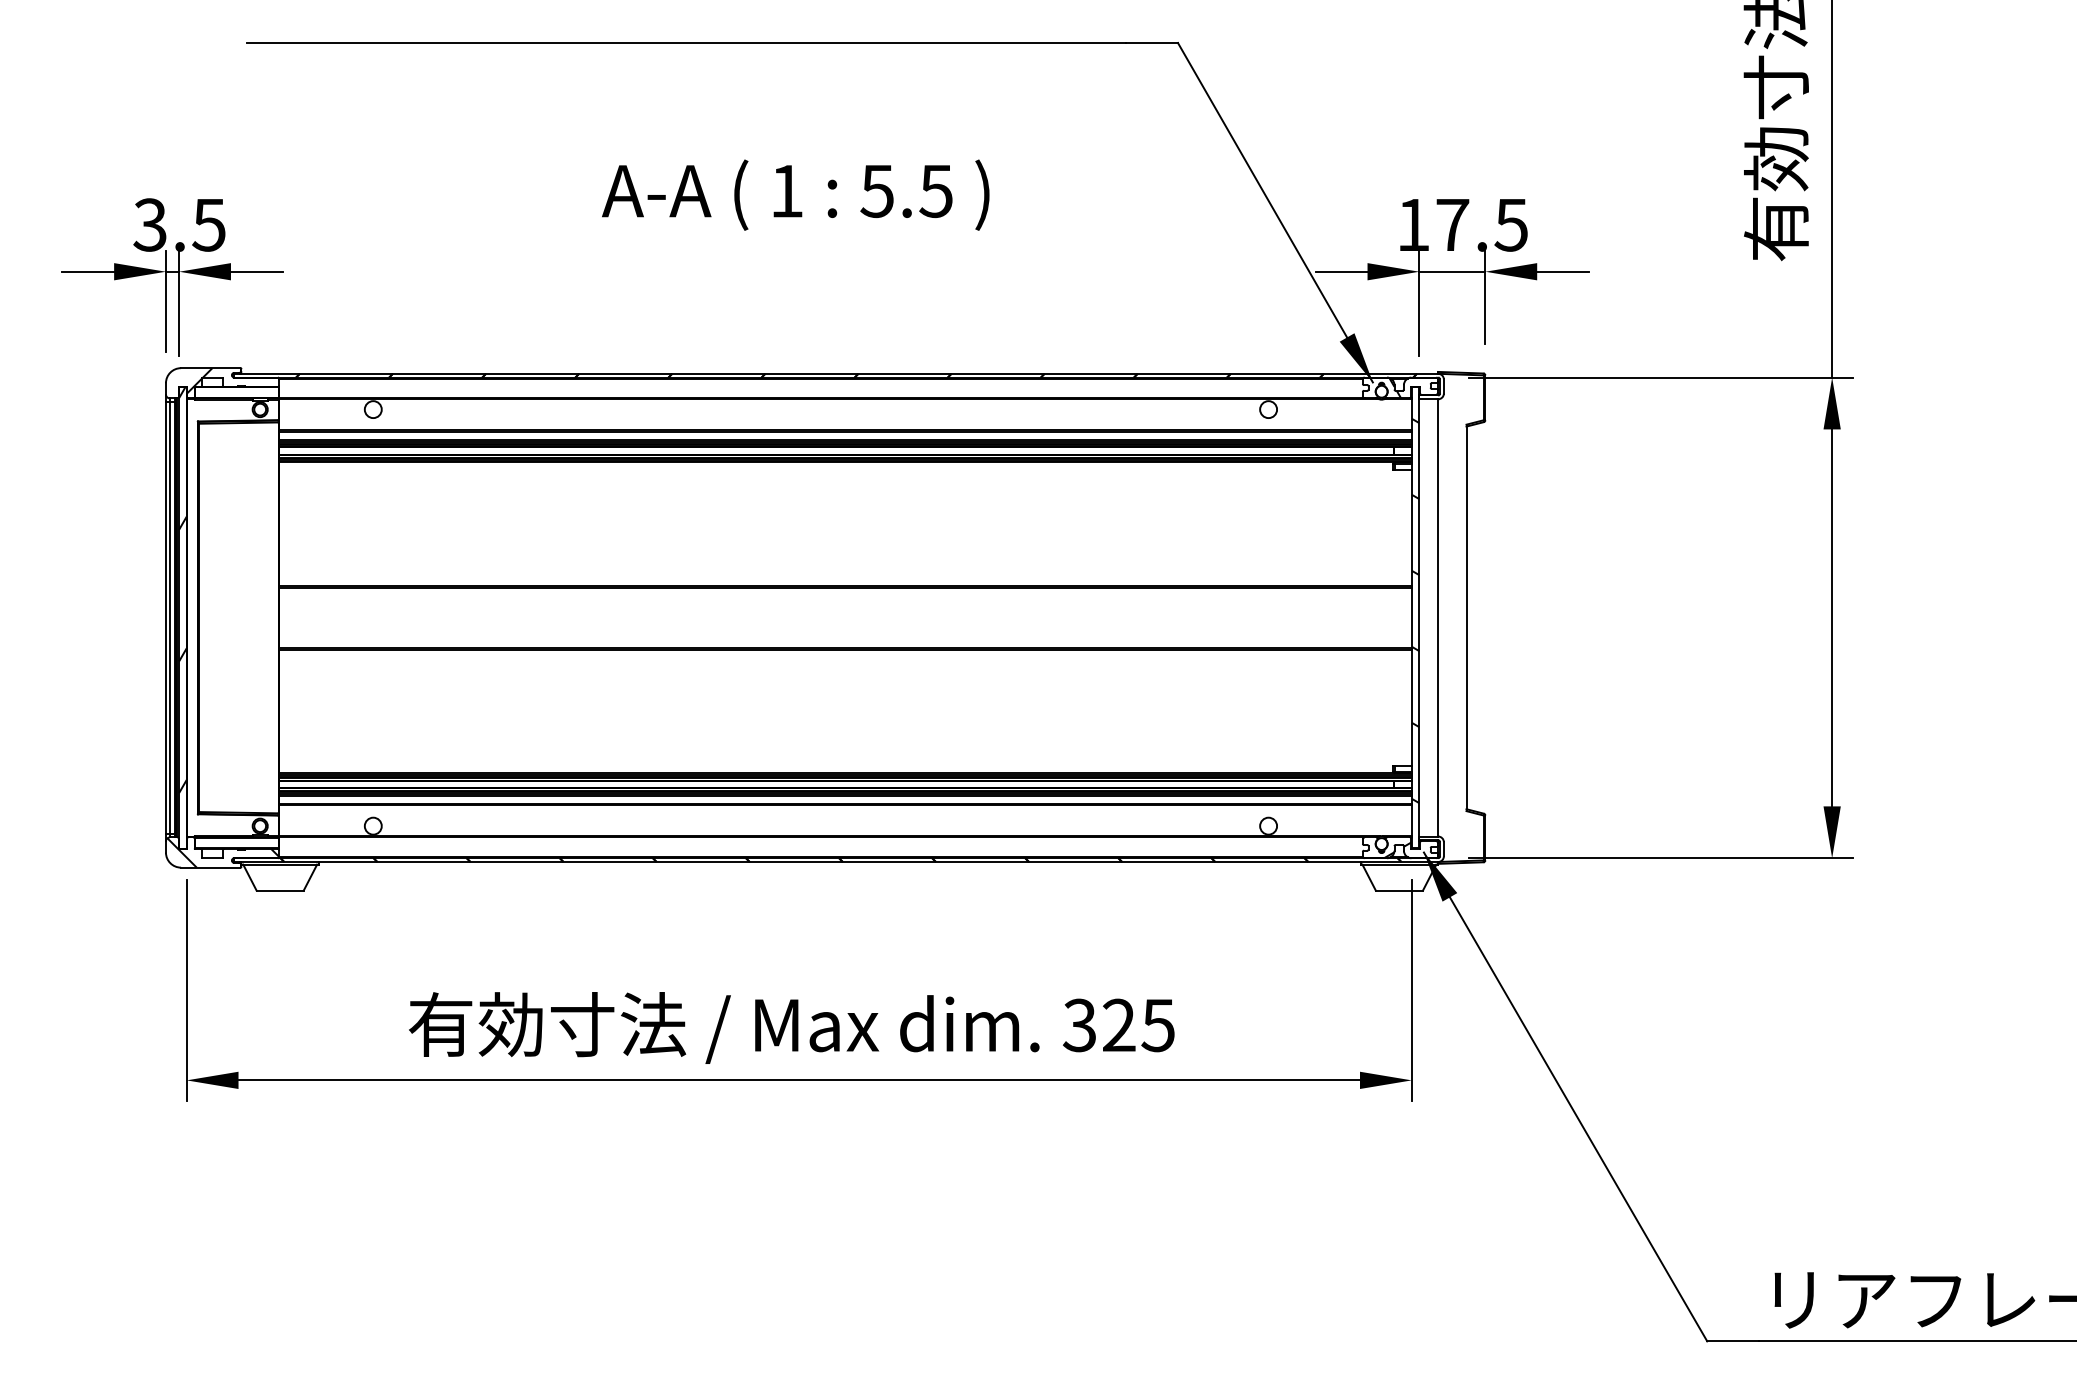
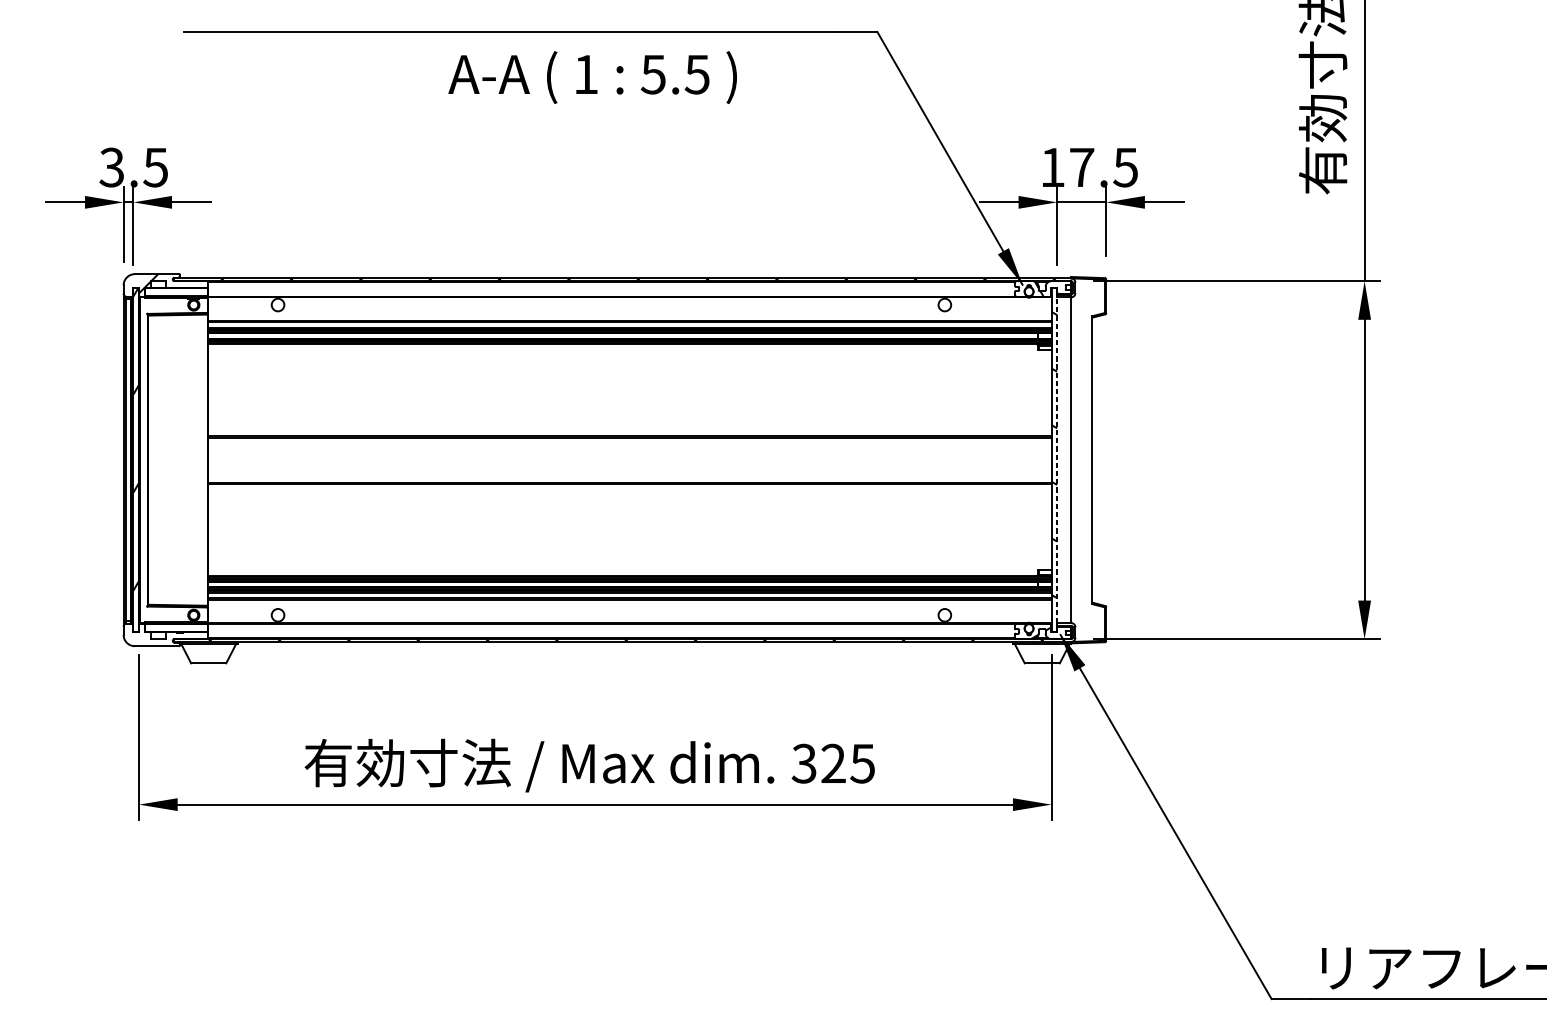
text: (795, 194) -> (592, 77), moved
line: (1419, 617) -> (1057, 459), solid -> dashed
hatch: (223, 852) -> (166, 634), removed

